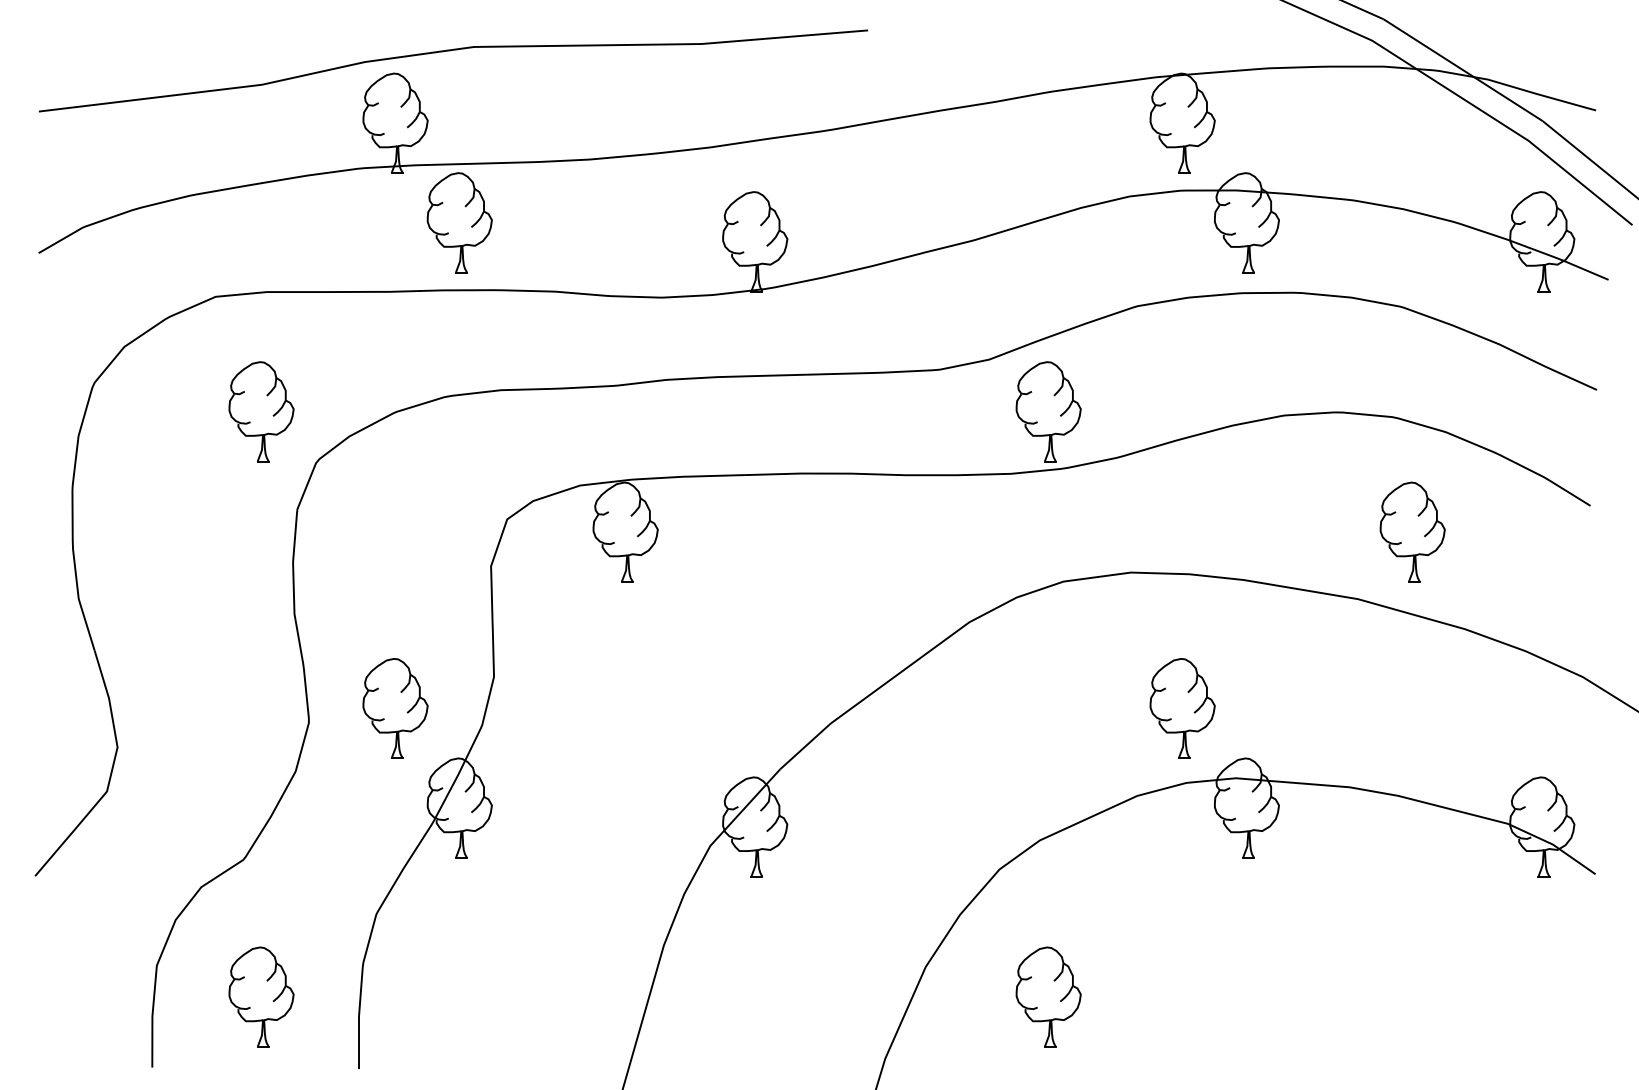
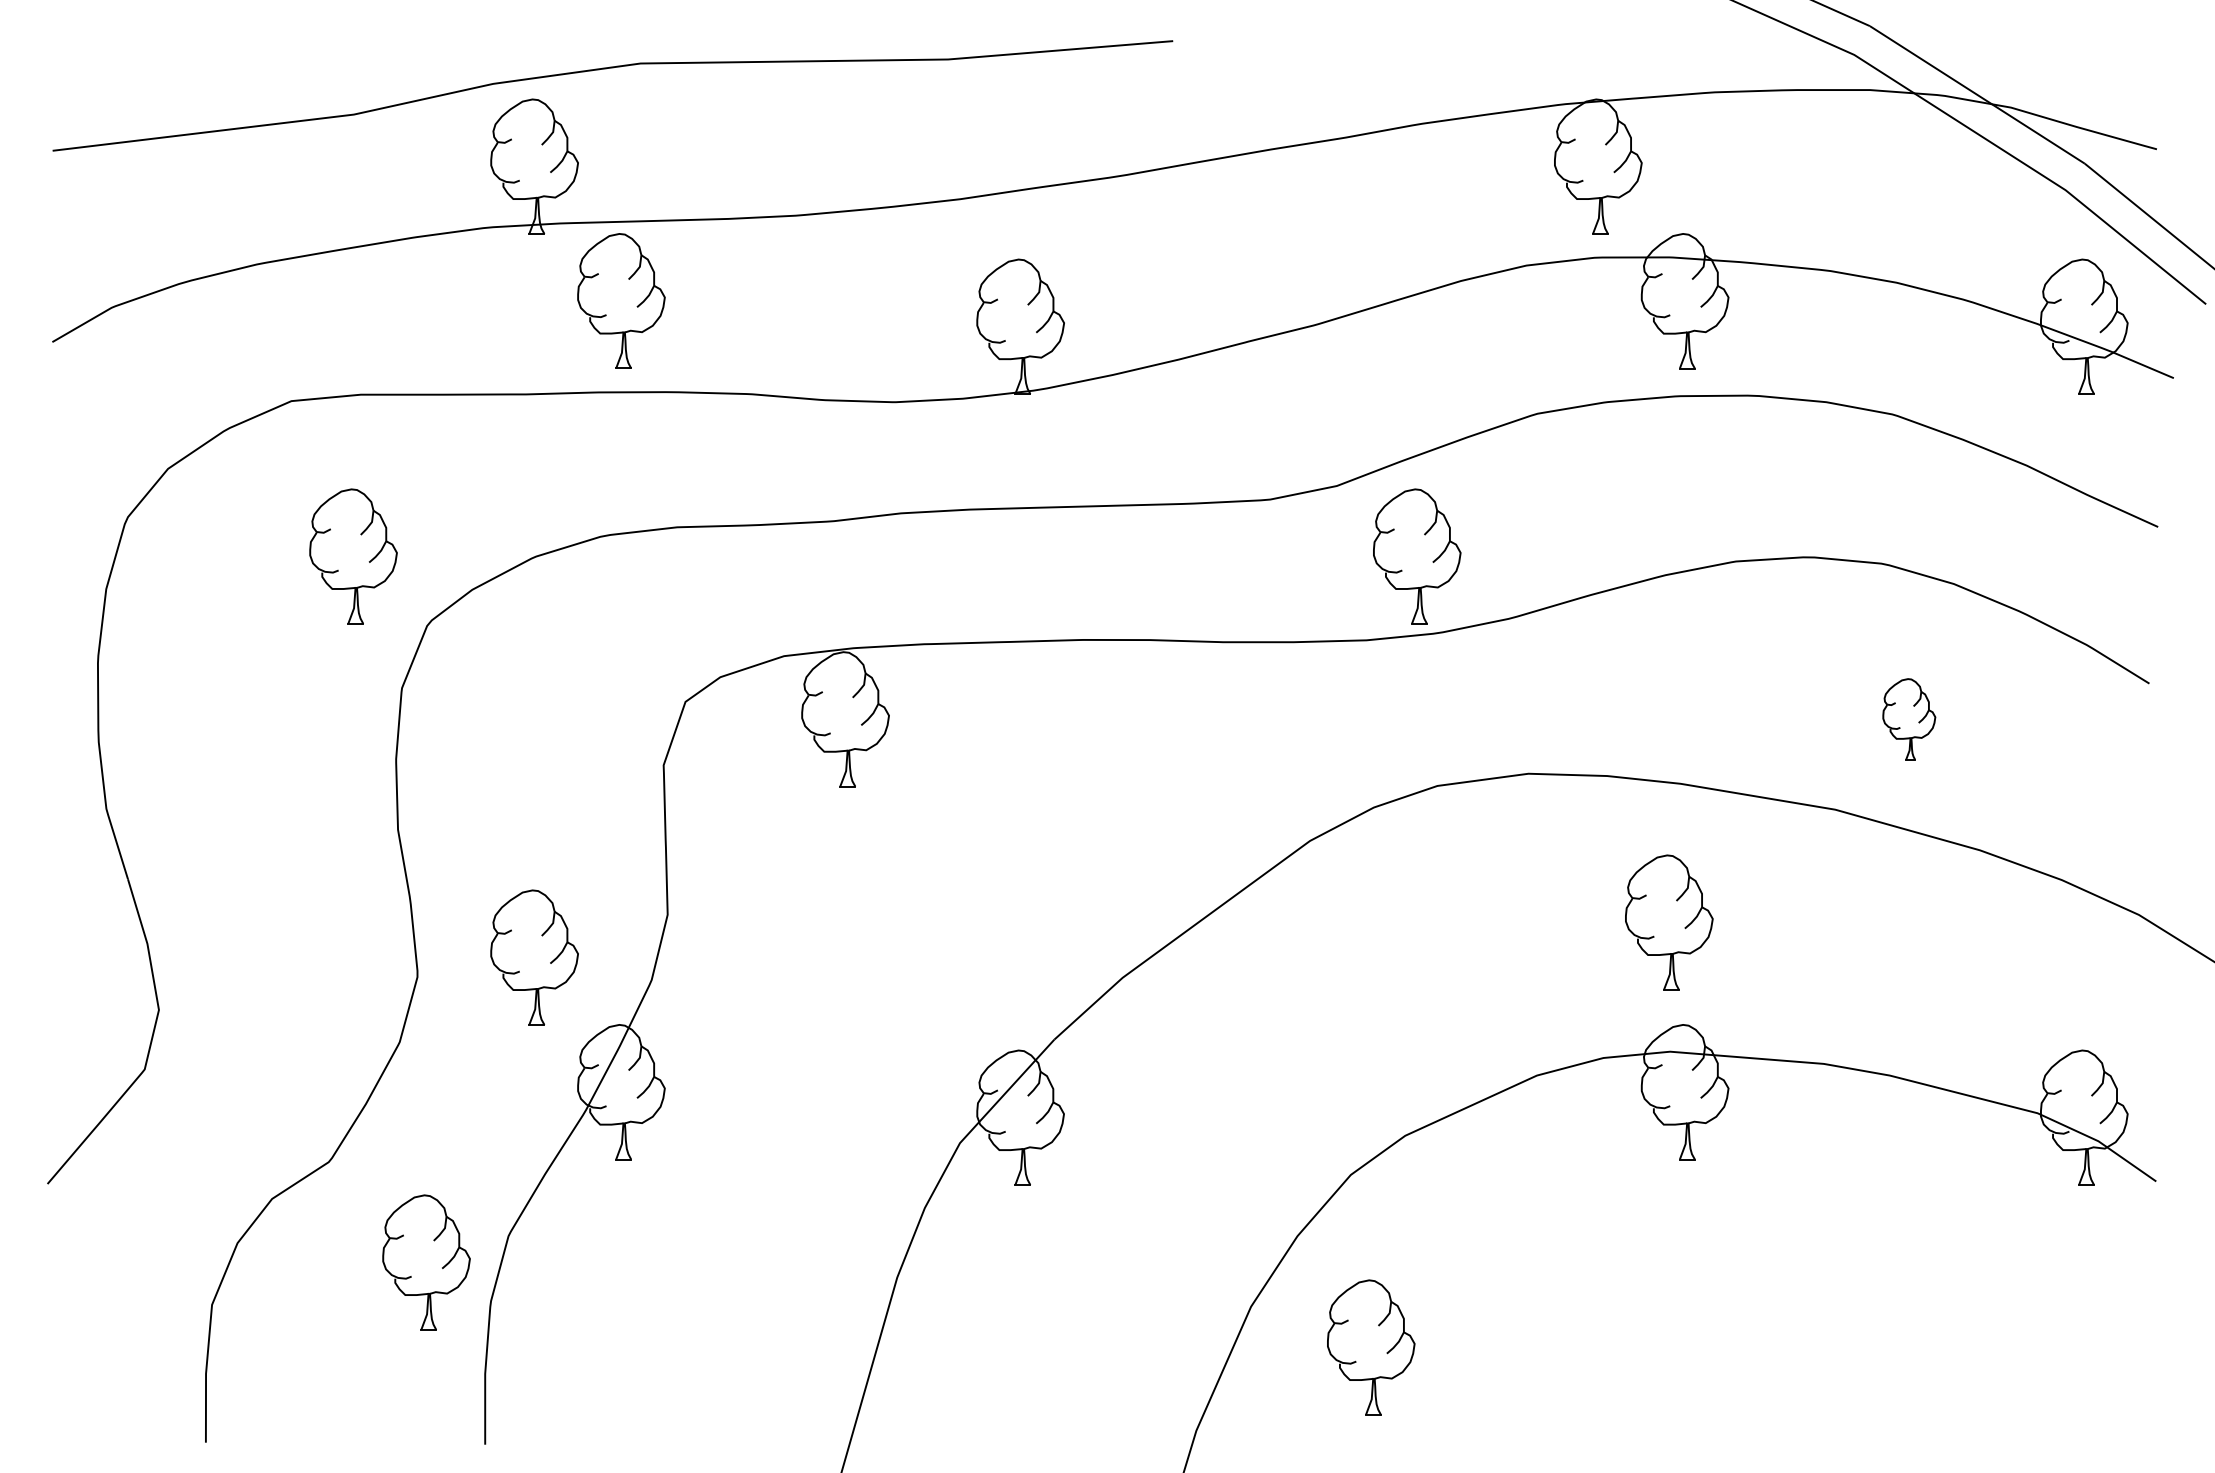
part: (1412, 532) -> (1909, 719), size x0.6
part: (1182, 708) -> (1669, 922), moved
part: (261, 997) -> (426, 1262), moved
part: (1048, 997) -> (1371, 1347), moved

